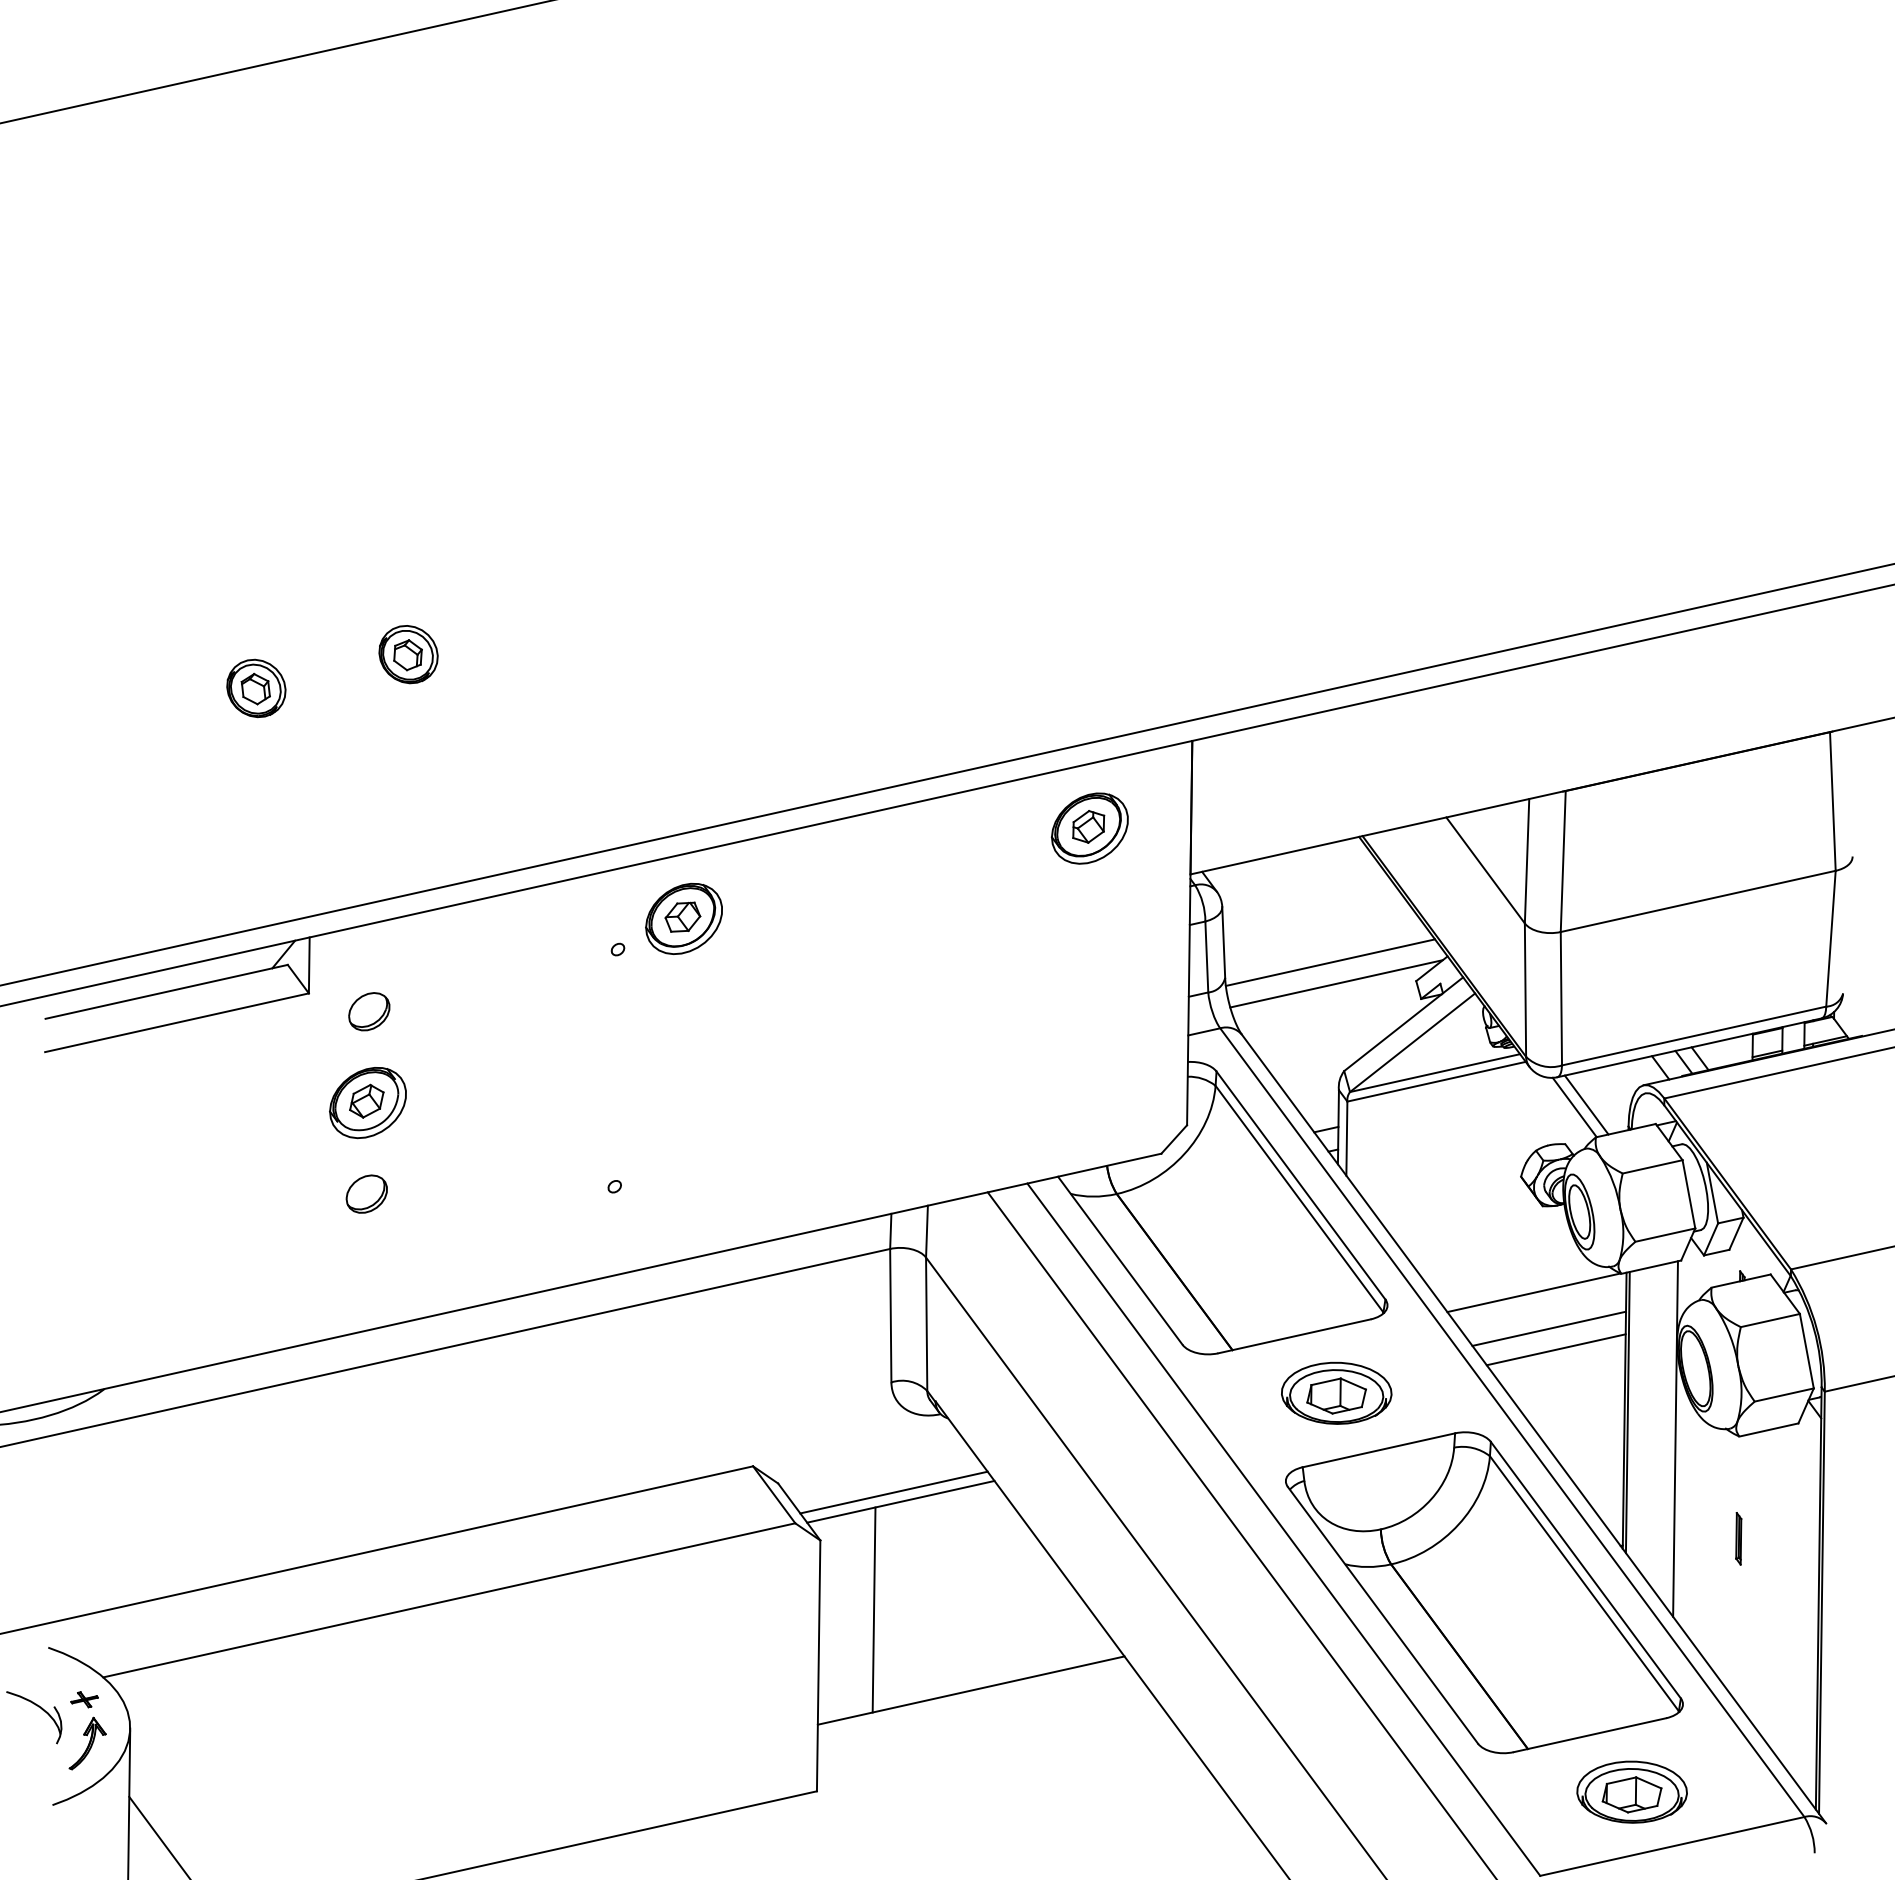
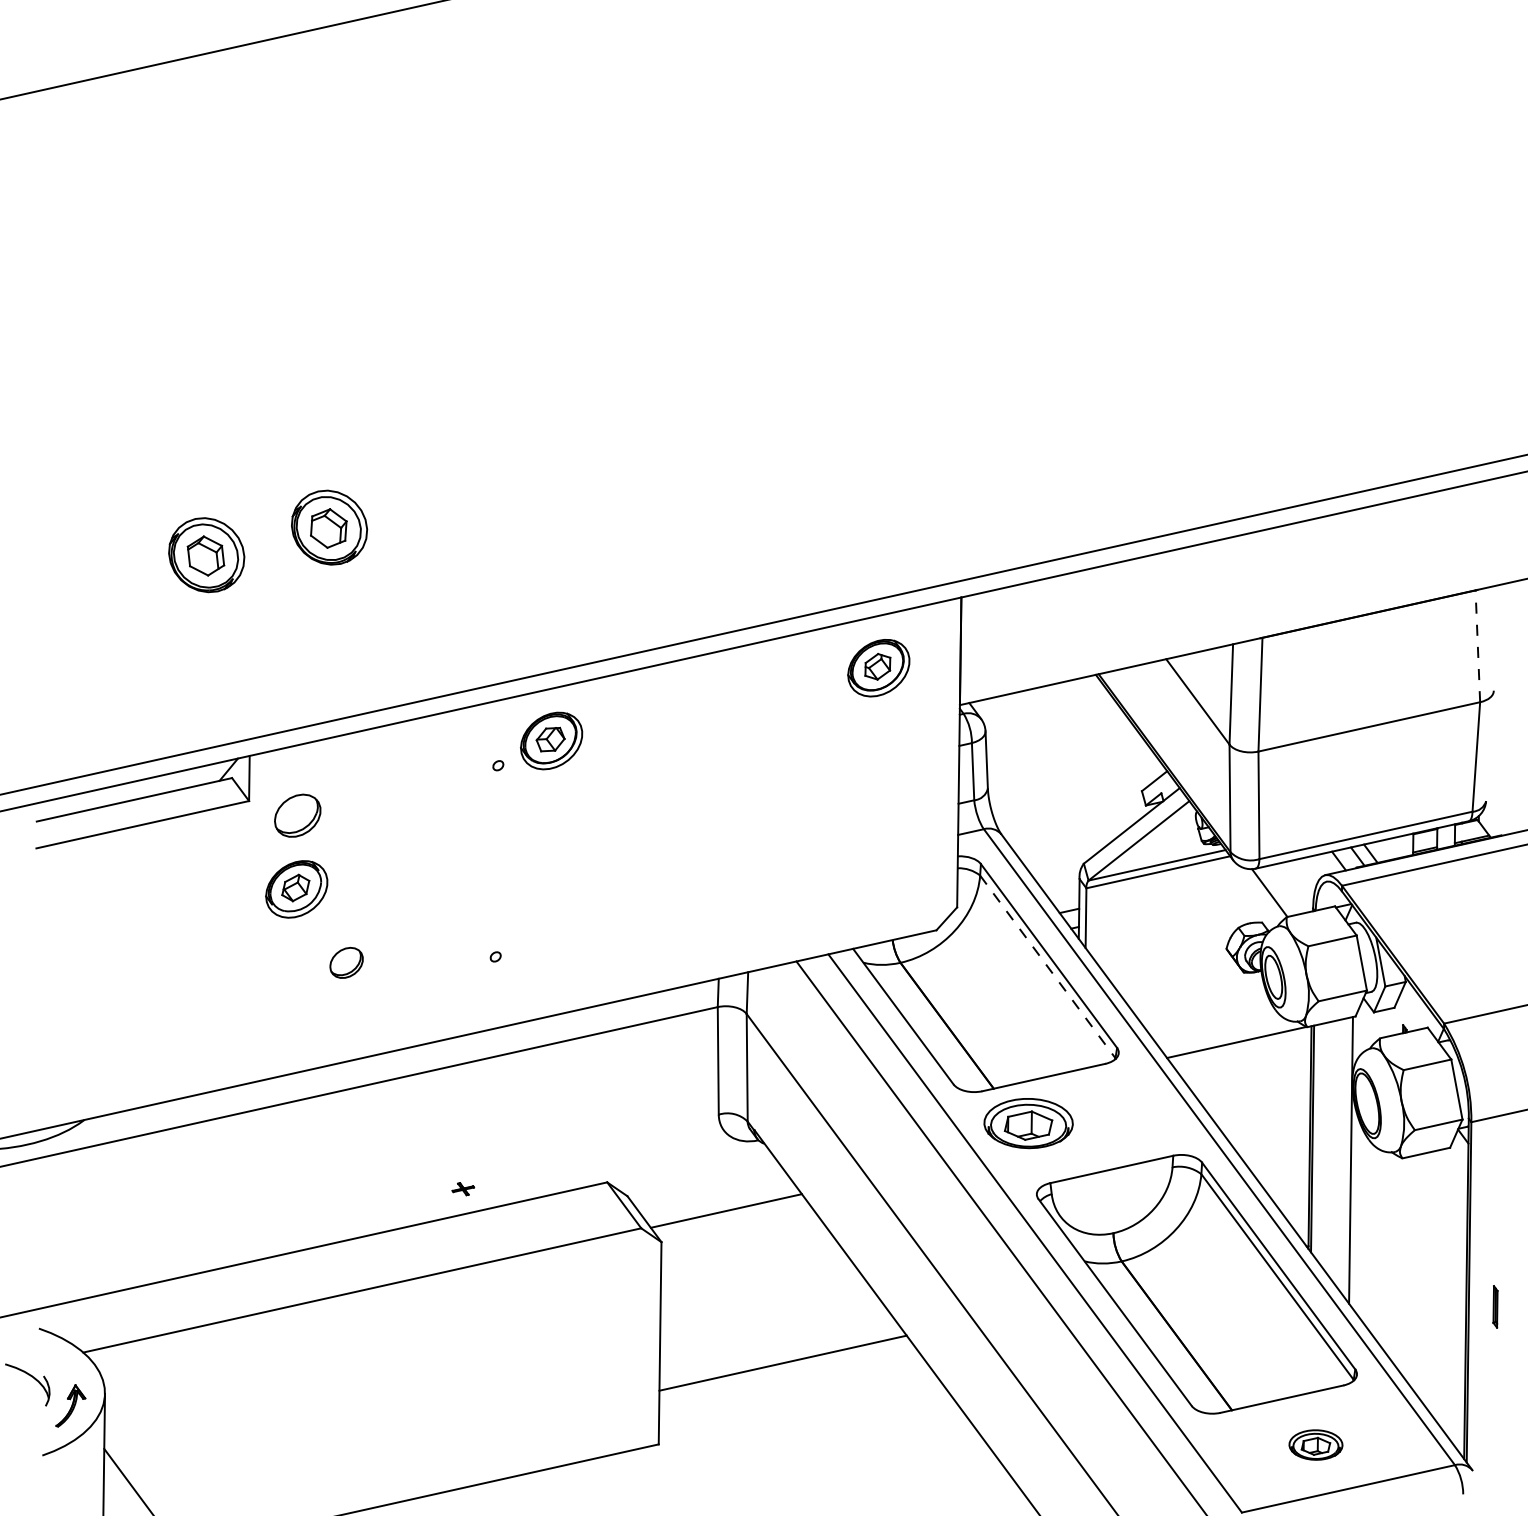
part: (408, 654) -> (329, 527), size x1.6
part: (256, 688) -> (206, 555), size x1.6
line: (1832, 801) -> (1477, 646), solid -> dashed
line: (1330, 962) -> (1072, 776), removed
line: (1336, 983) -> (1077, 793), removed
part: (369, 1011) -> (297, 815), size x1.4
line: (1586, 1104) -> (1279, 890), removed
part: (366, 1193) -> (346, 962), moved
line: (1299, 1199) -> (1047, 967), solid -> dashed
line: (1549, 1328) -> (1249, 1071), removed
line: (1555, 1349) -> (1254, 1088), removed
part: (1336, 1392) -> (1028, 1122), moved
line: (893, 1492) -> (720, 1203), removed
part: (1738, 1538) -> (1495, 1306), moved
line: (873, 1609) -> (704, 1297), removed
part: (84, 1699) -> (463, 1188), moved
part: (1631, 1791) -> (1315, 1444), size x0.6

